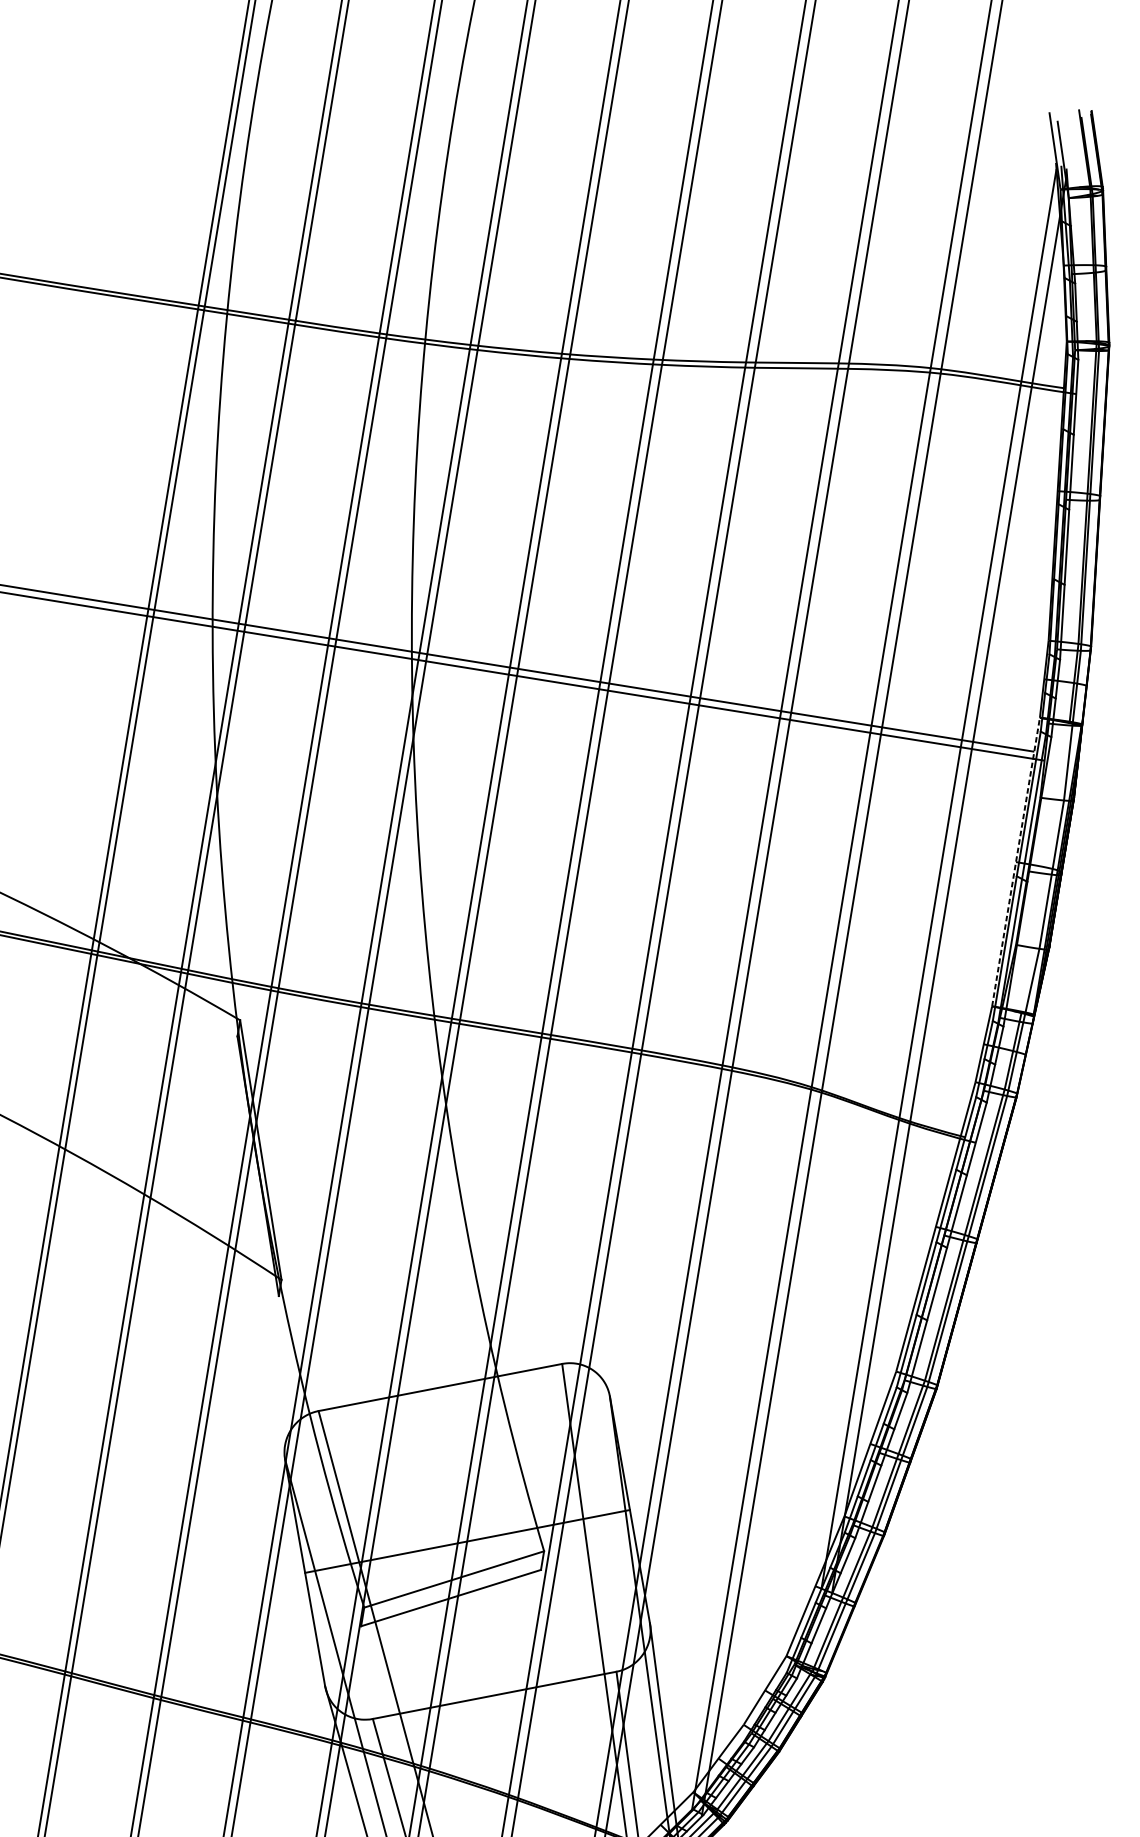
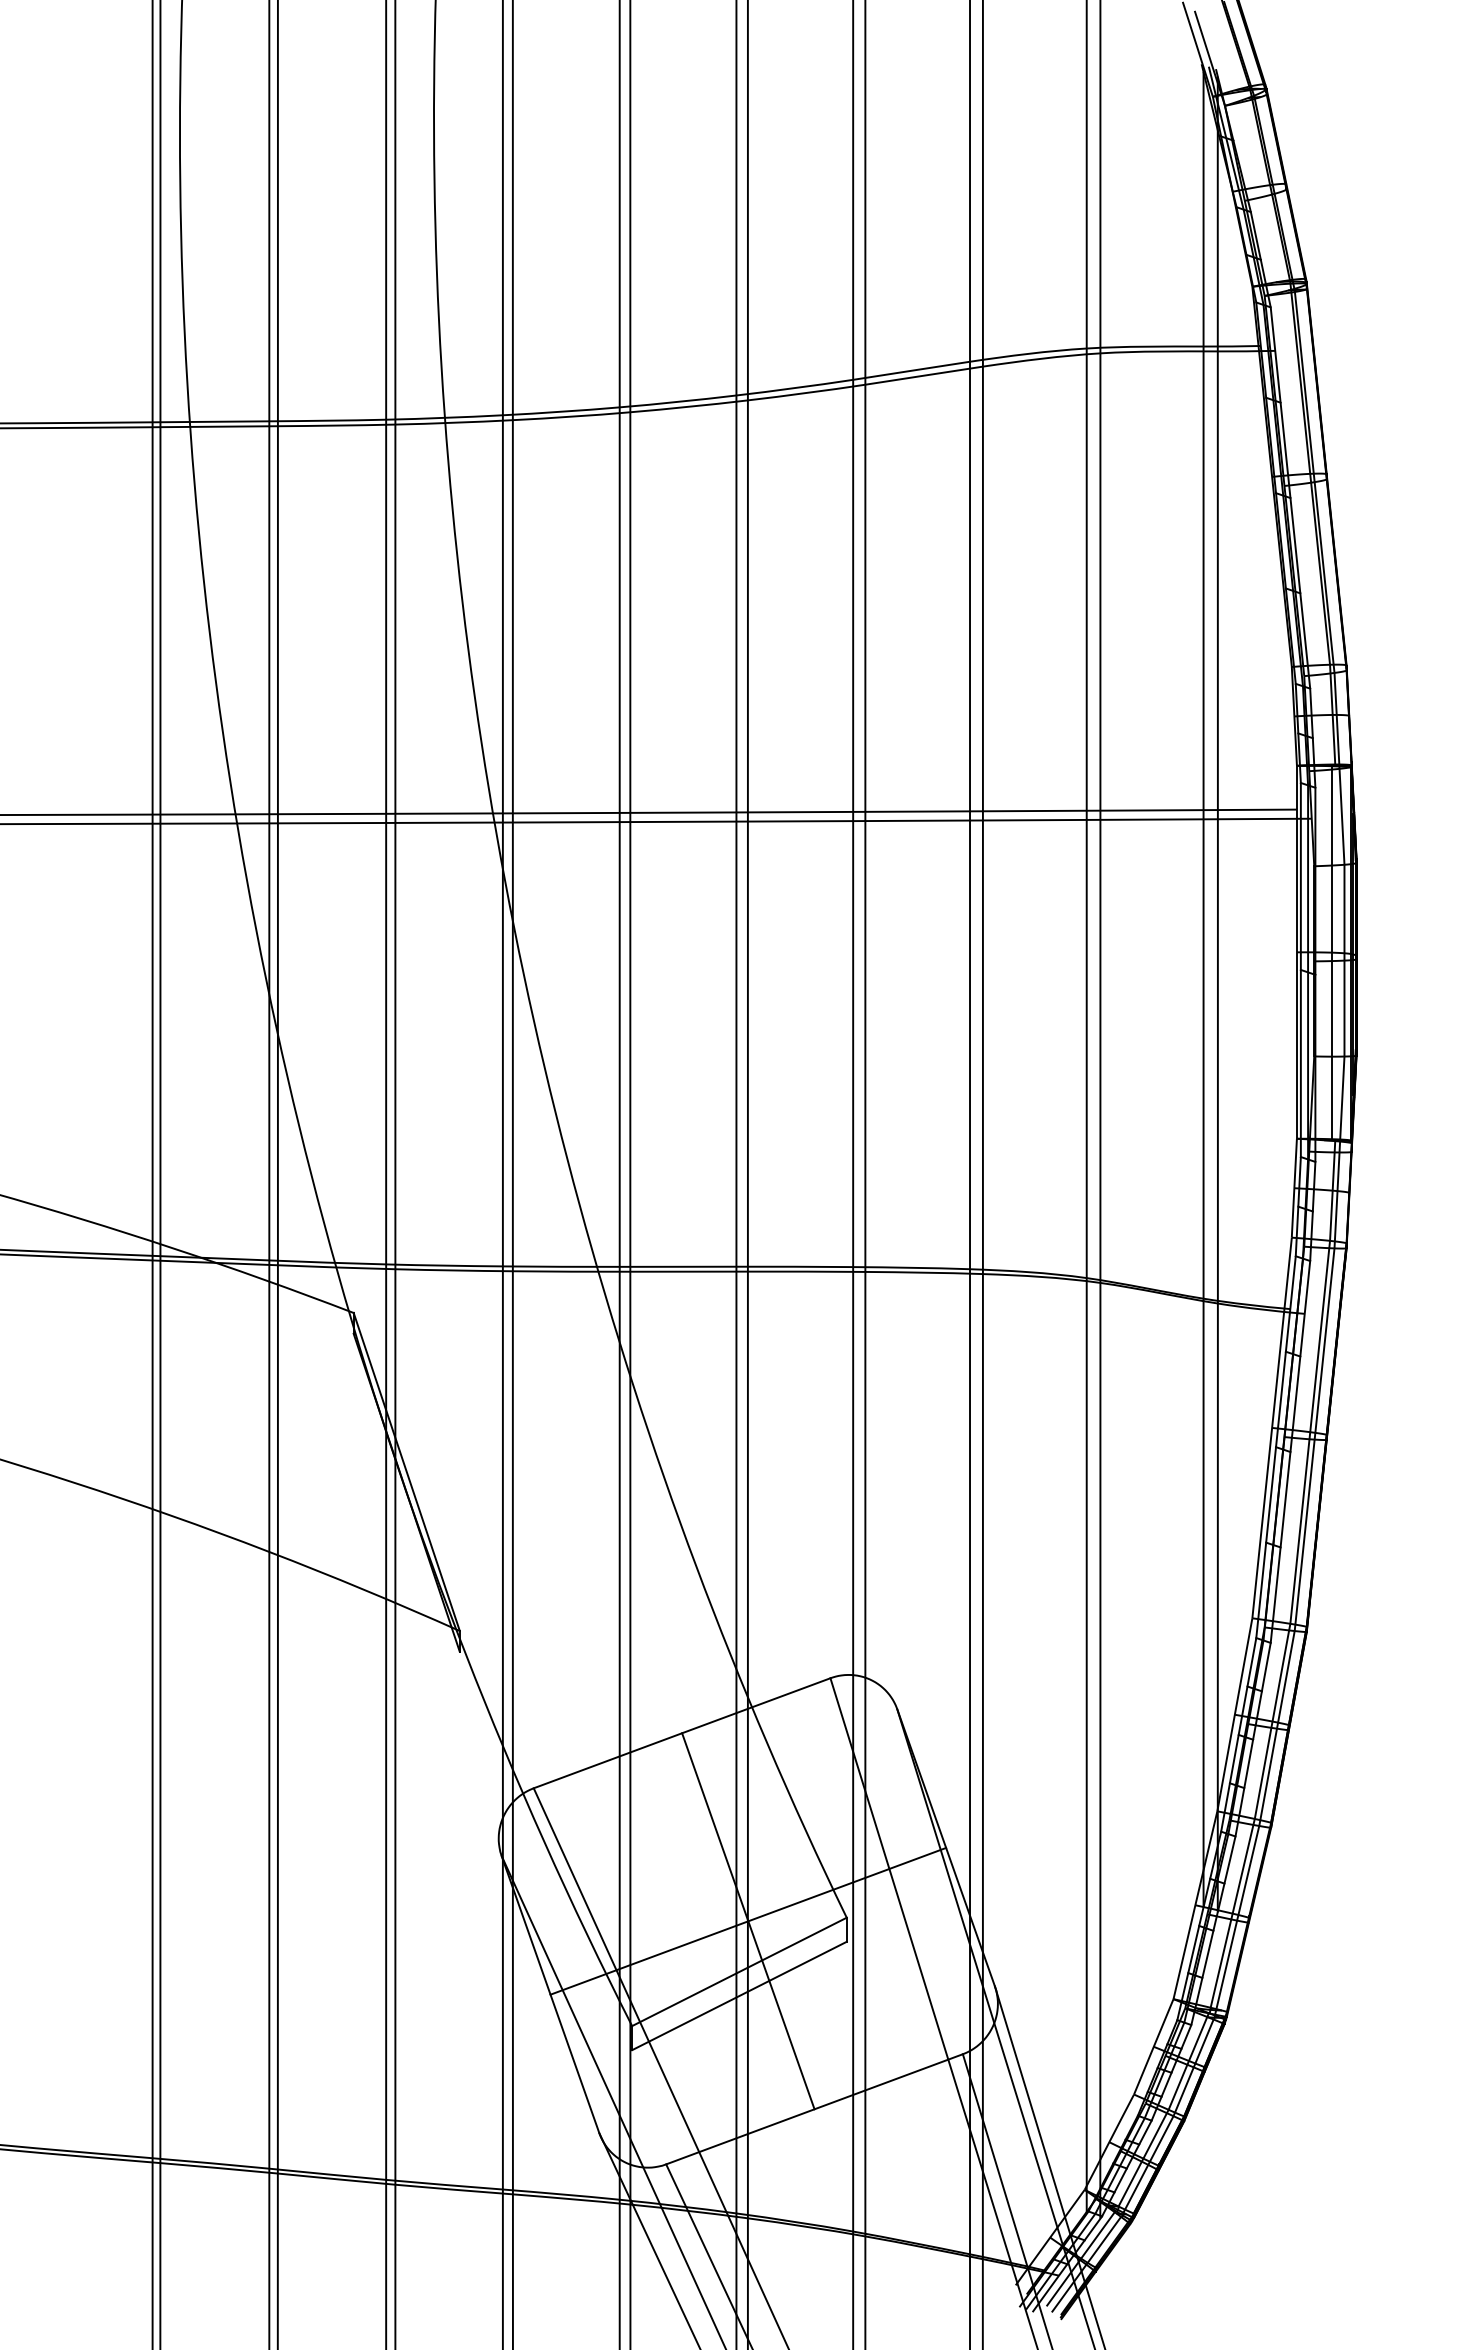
line: (1015, 861) -> (1296, 951), dashed -> solid
line: (1042, 866) -> (1331, 952), added
line: (467, 1541) -> (748, 1921), added

